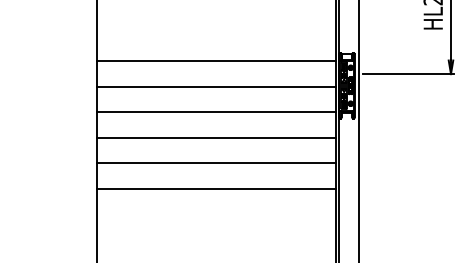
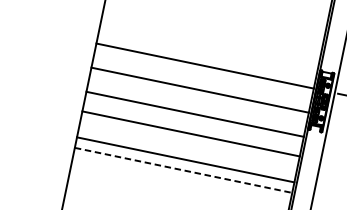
line: (216, 60) -> (205, 65), moved
line: (216, 86) -> (200, 90), moved
line: (216, 112) -> (195, 114), moved
line: (216, 137) -> (191, 133), moved
line: (216, 163) -> (185, 160), moved
line: (216, 188) -> (183, 169), solid -> dashed

